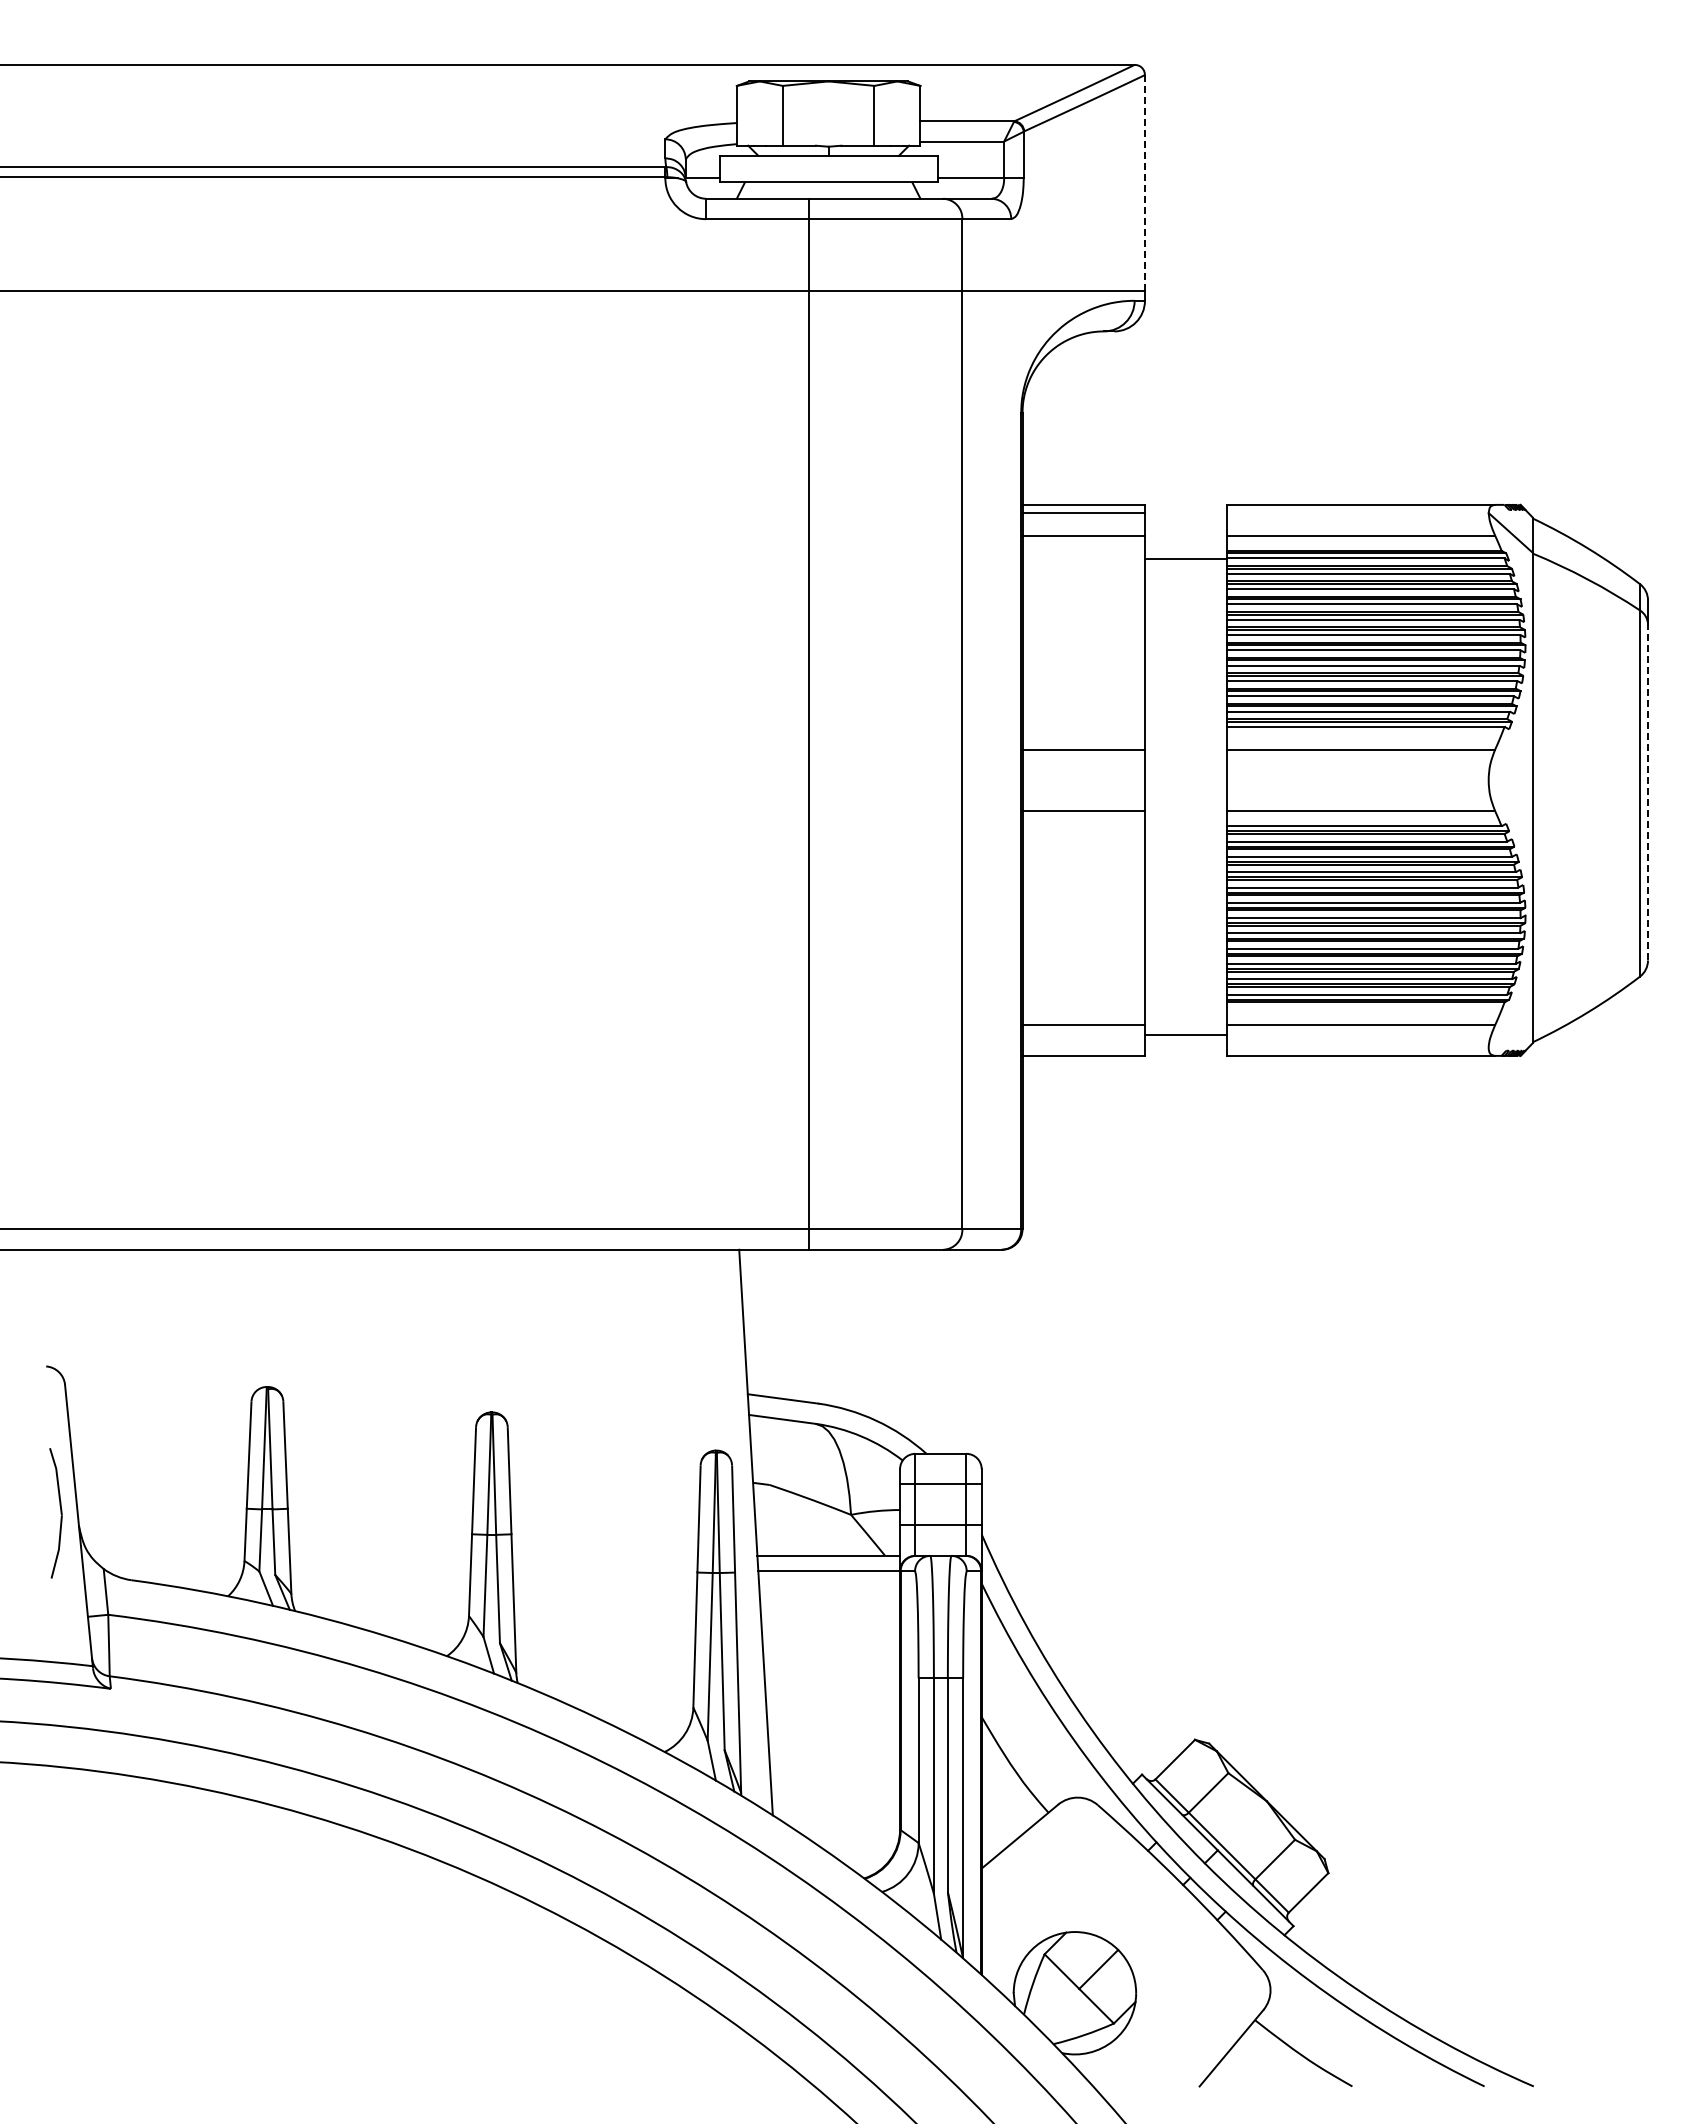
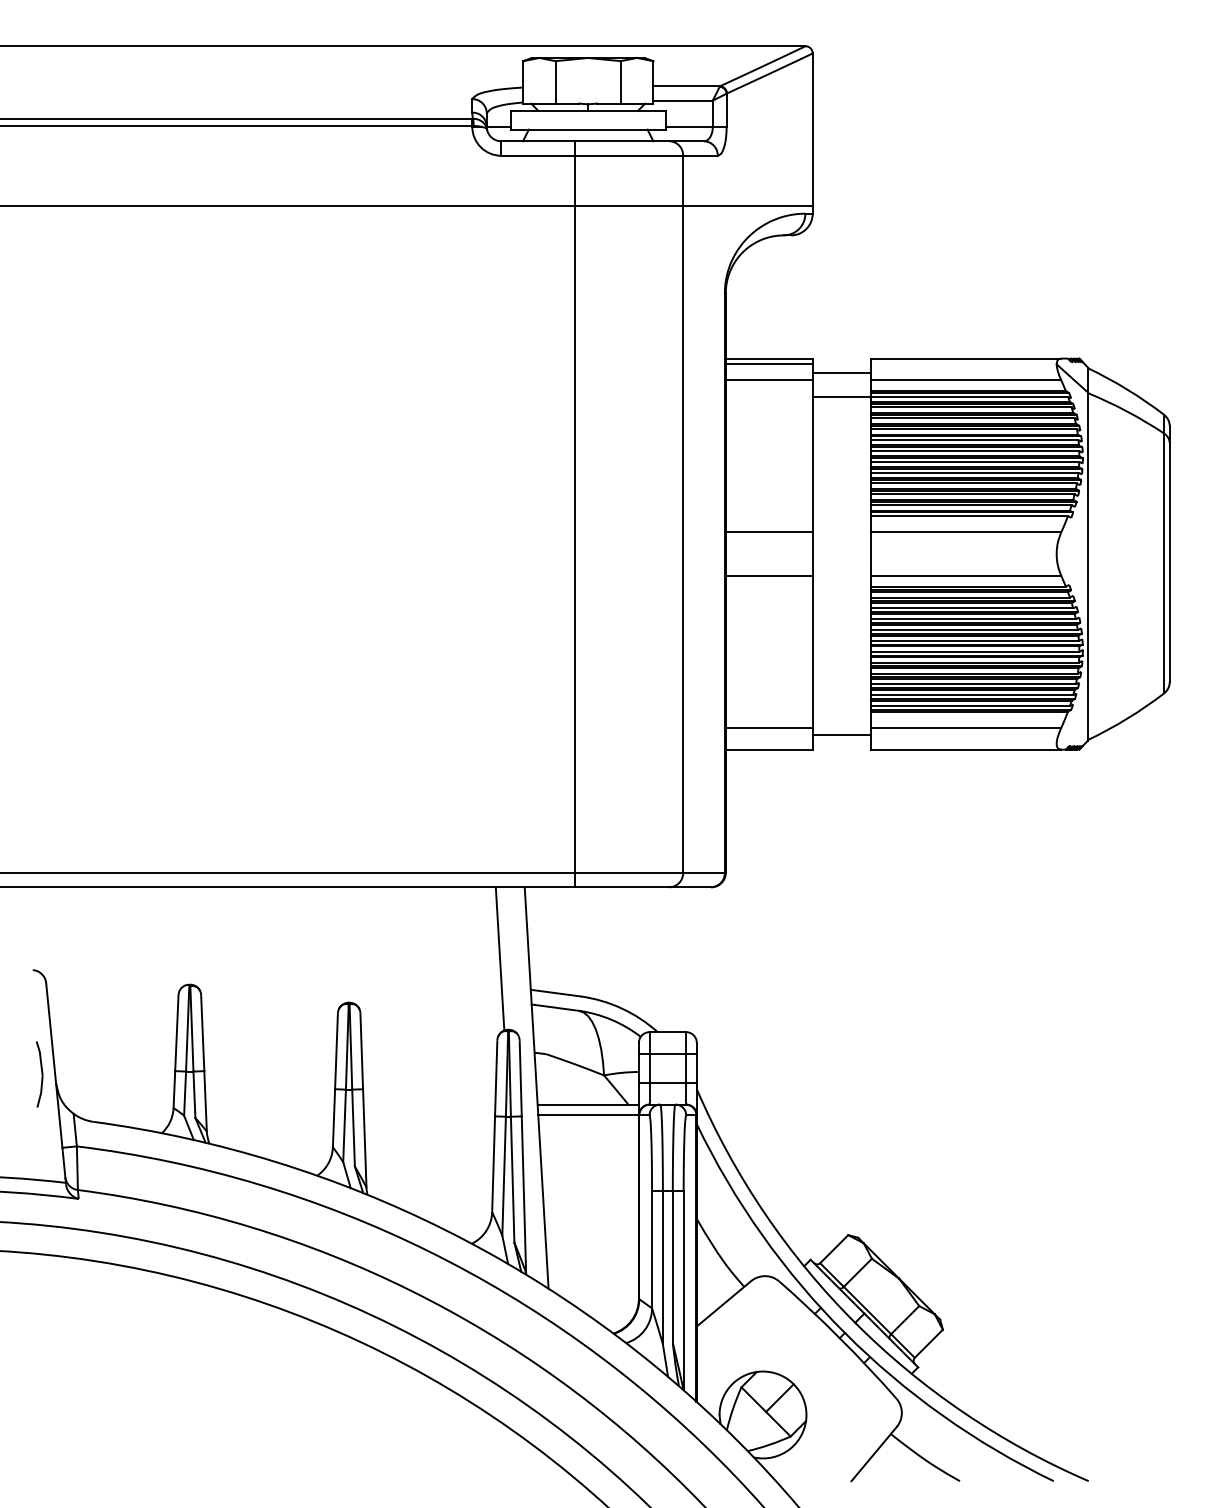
line: (1144, 182) -> (812, 129), dashed -> solid
line: (1185, 525) -> (841, 373), added
line: (1648, 792) -> (1170, 562), dashed -> solid
line: (704, 1350) -> (500, 958), added
part: (55, 1513) -> (39, 1074), size x0.71

